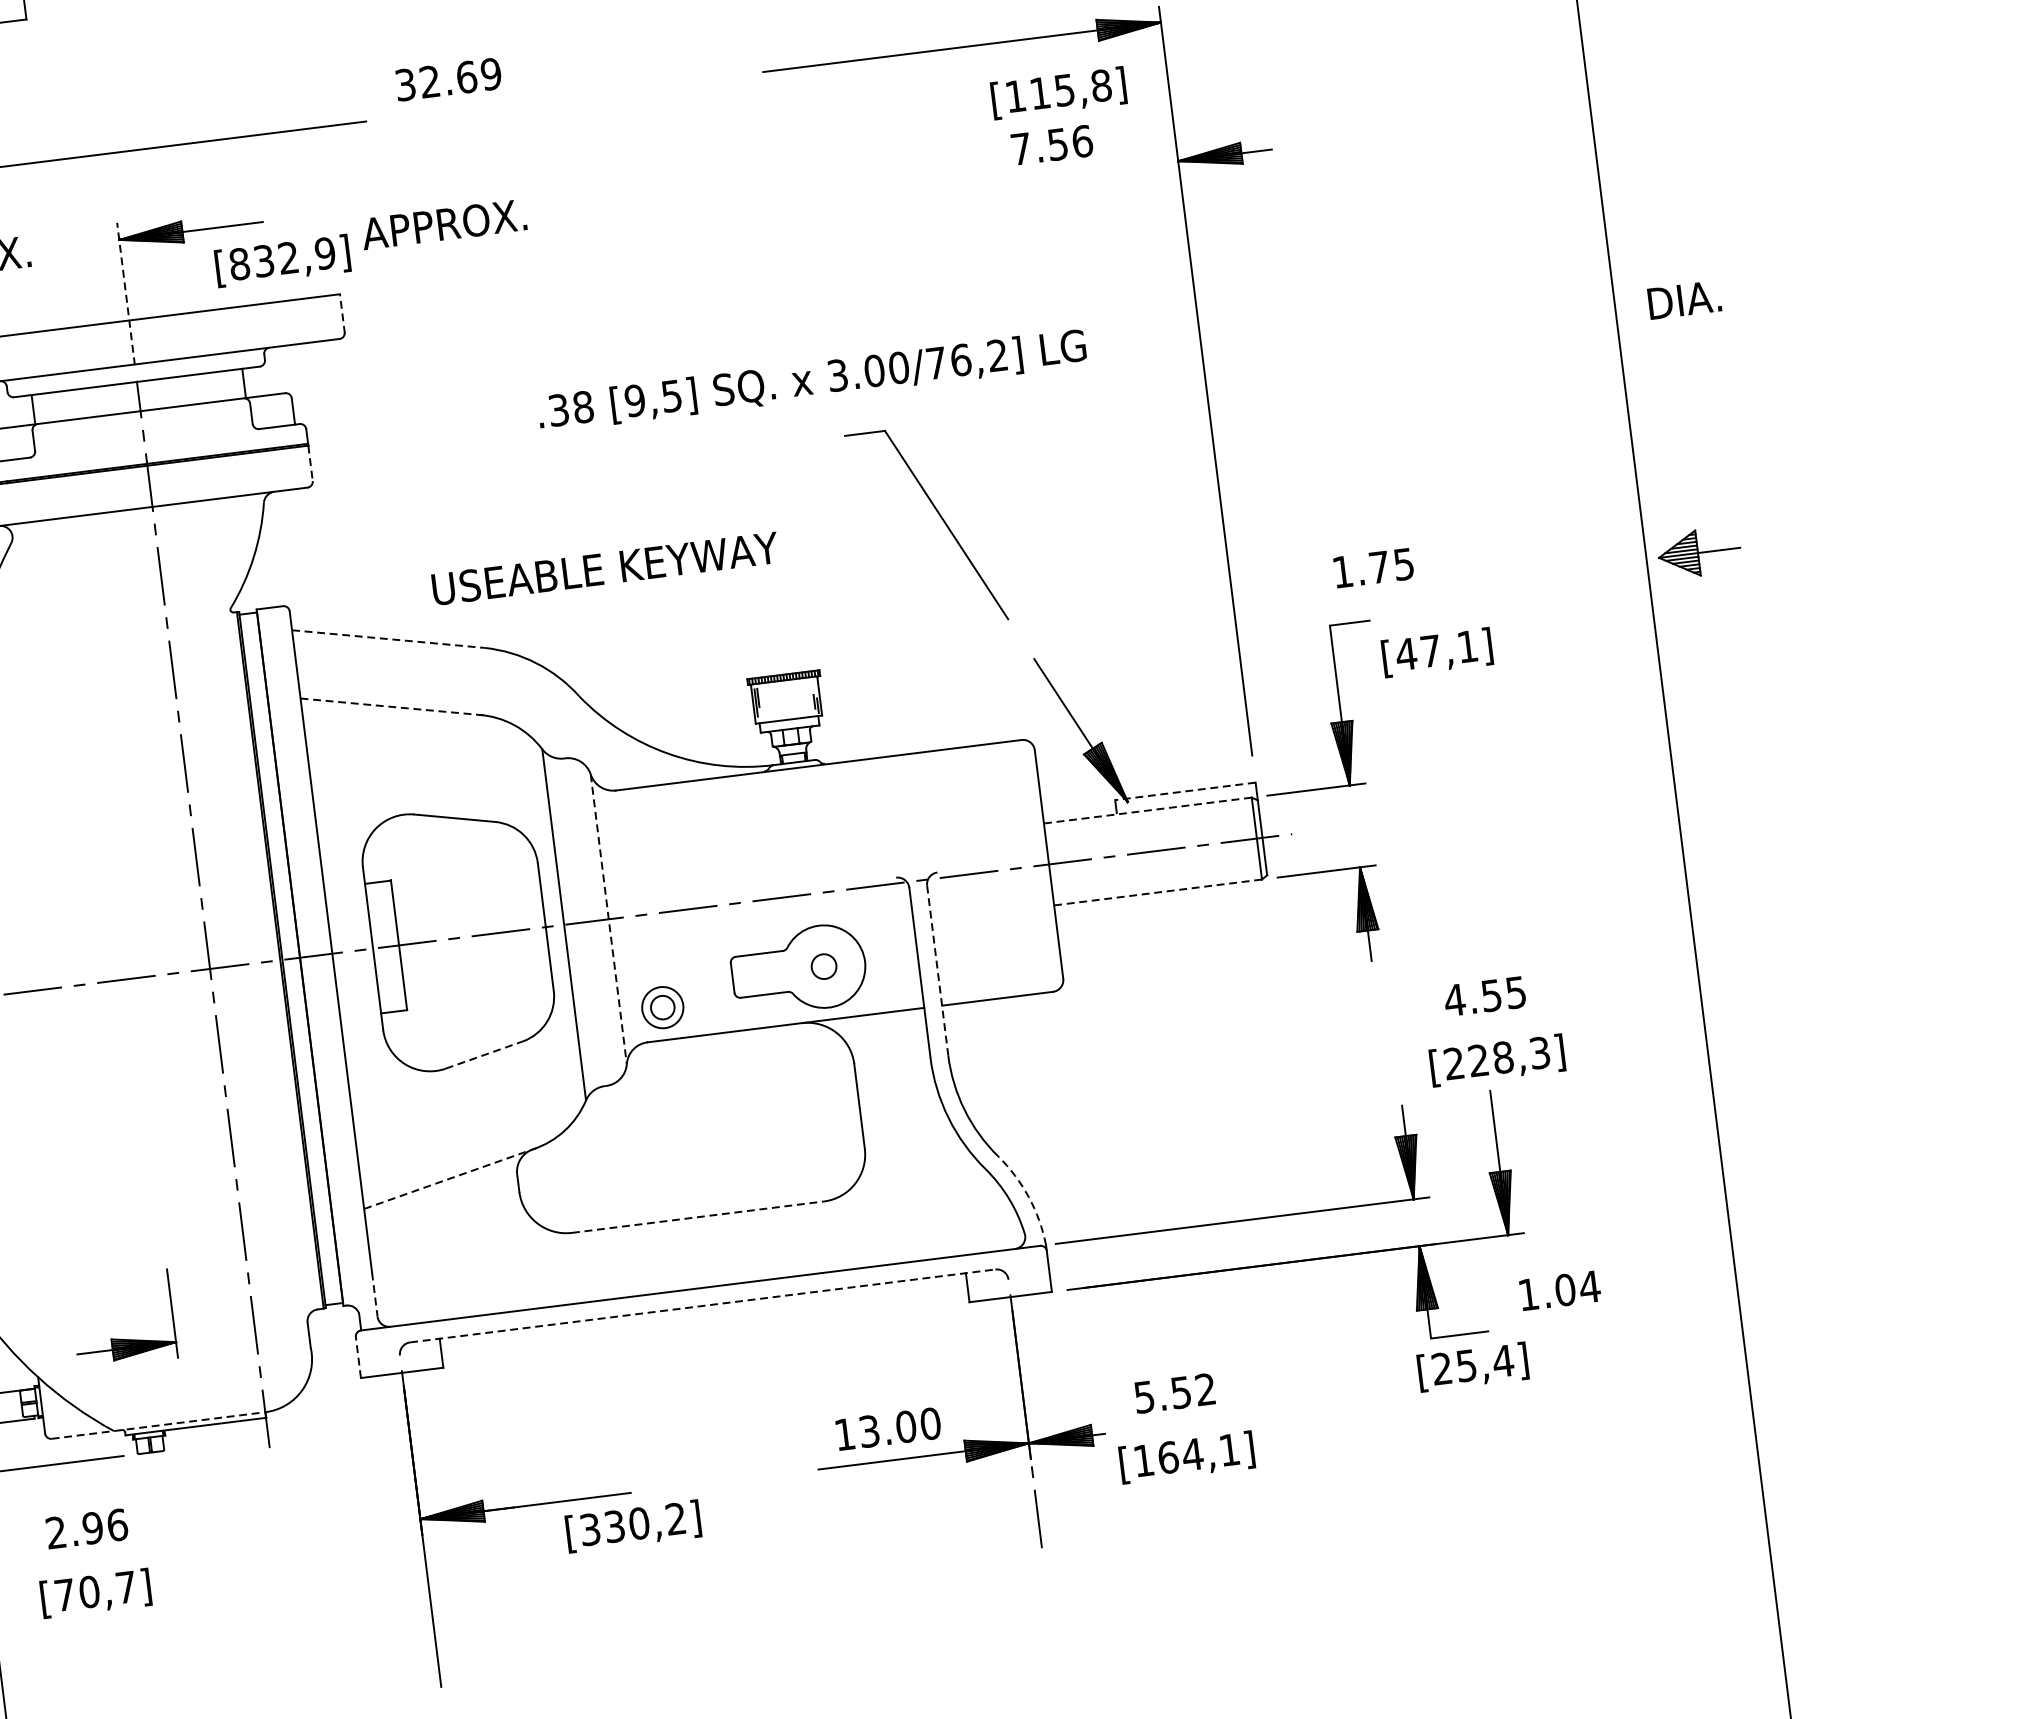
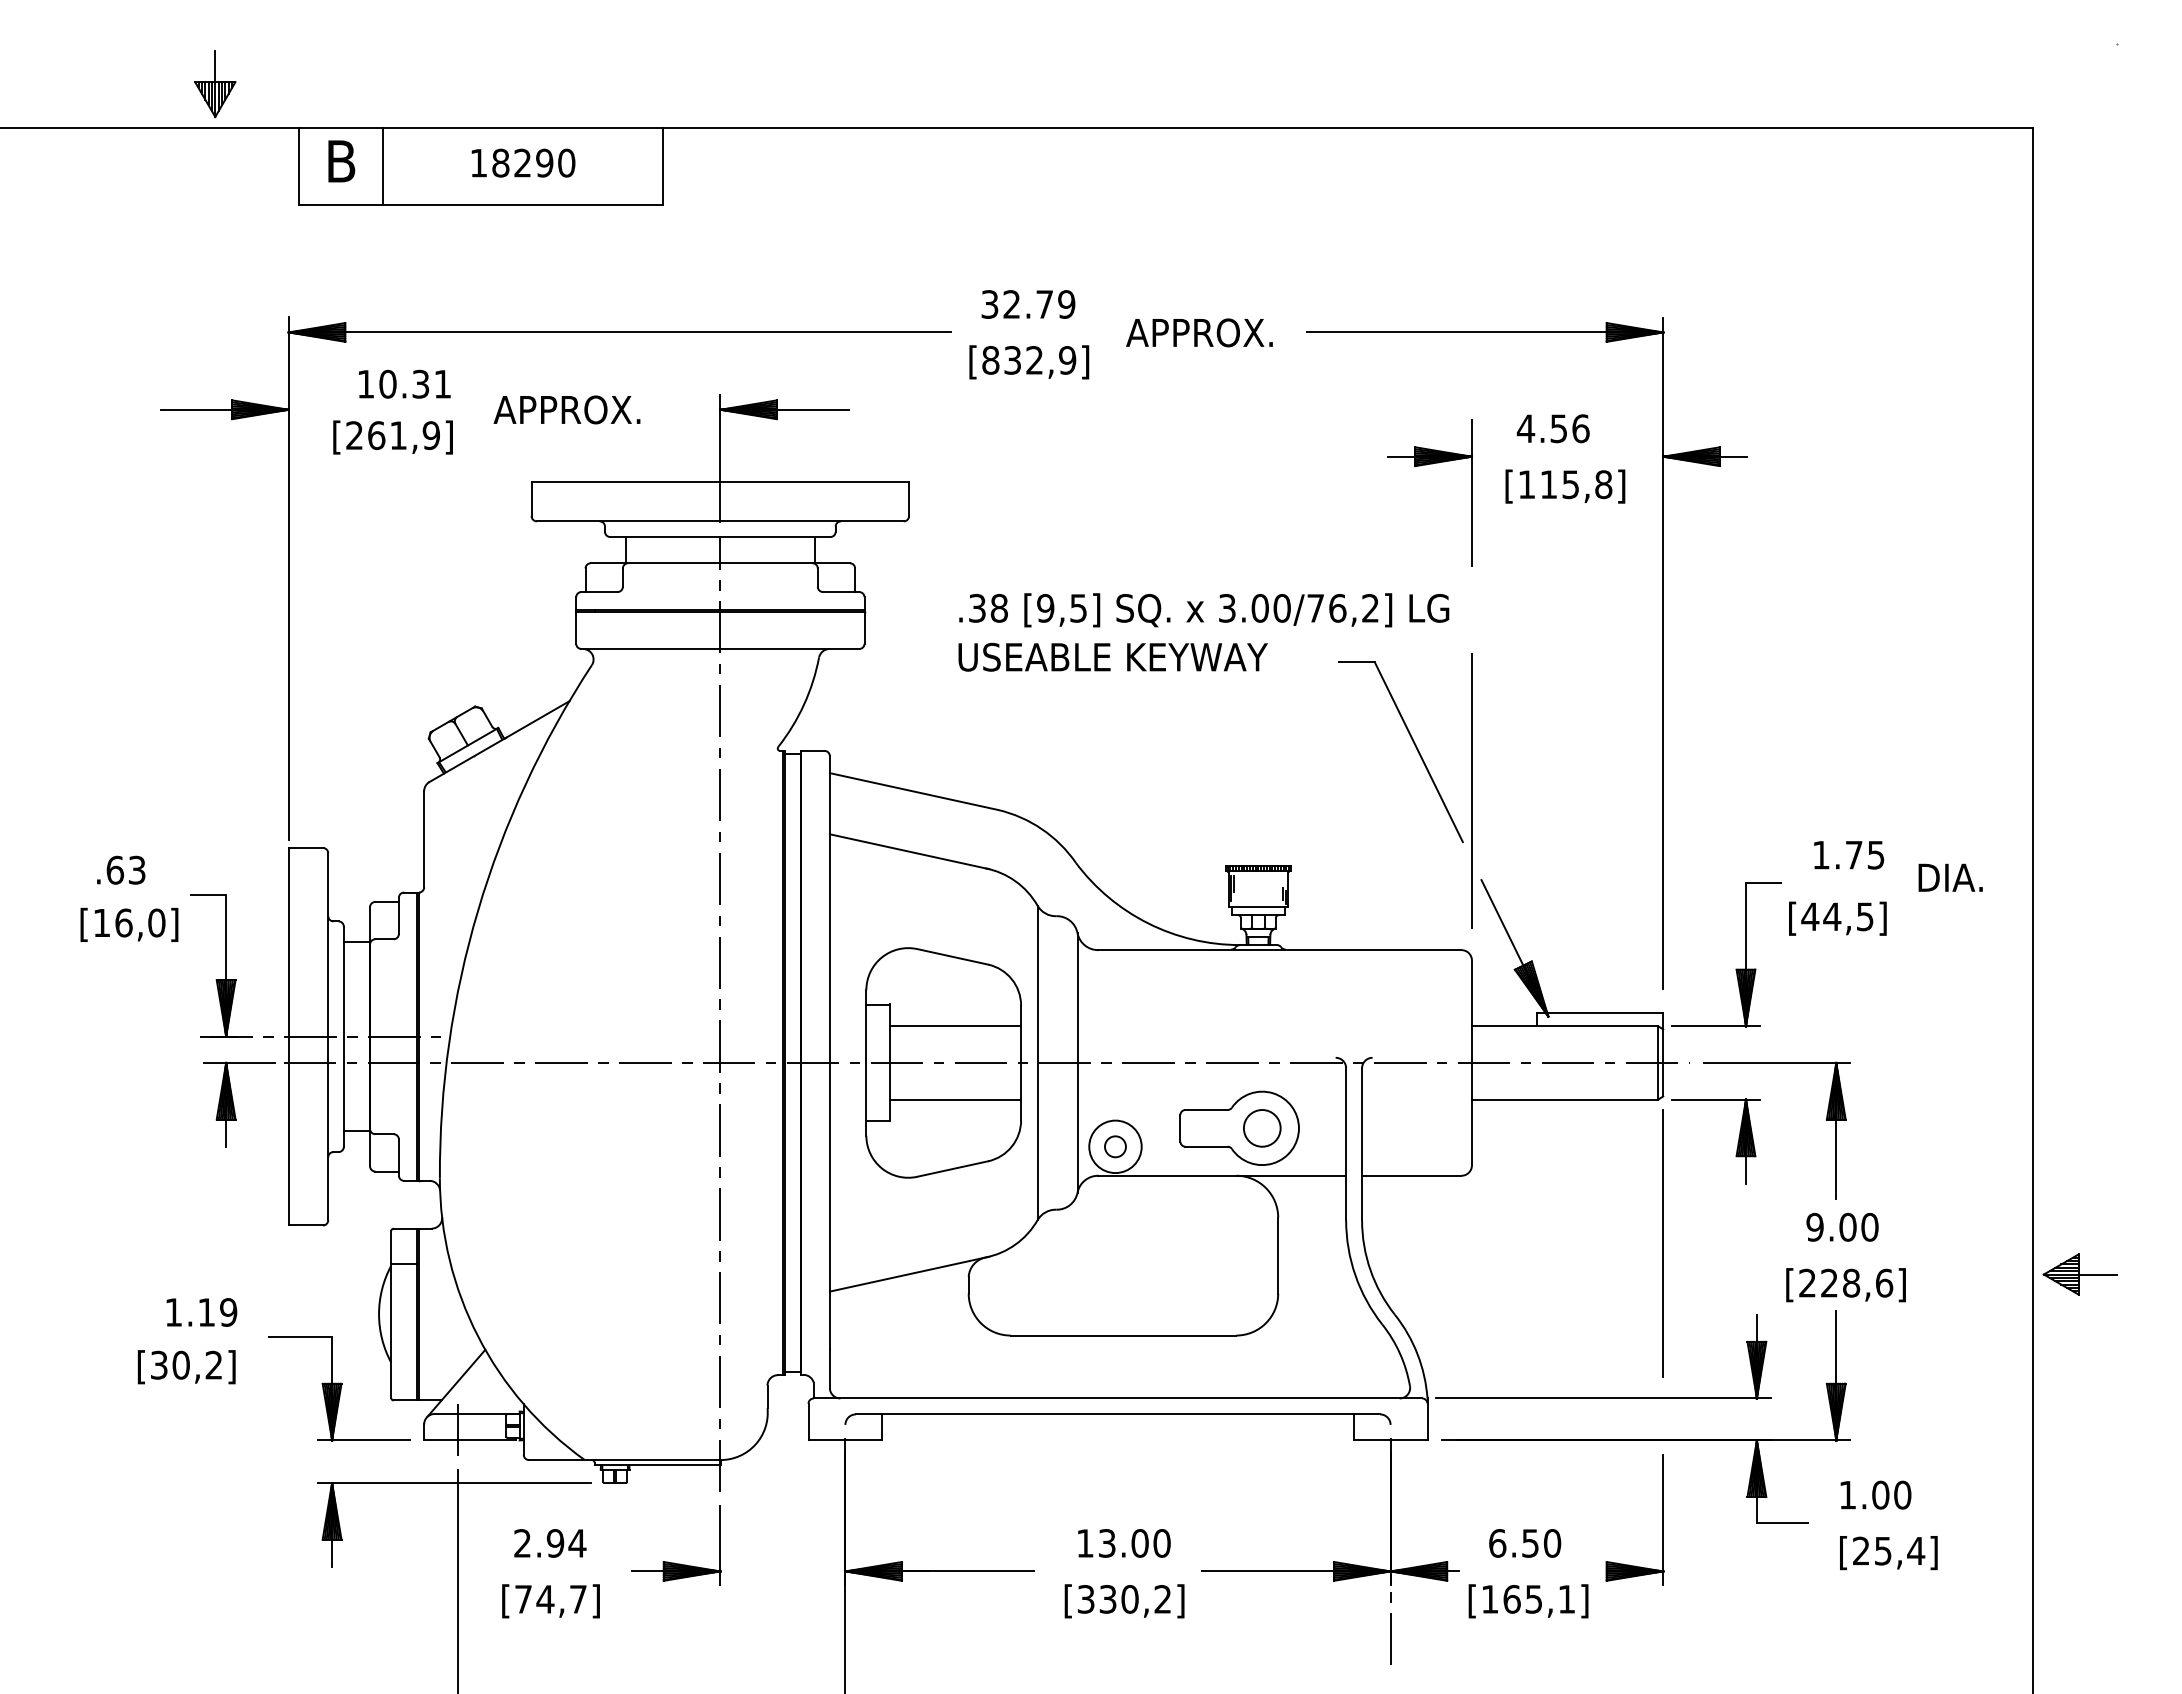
text: (466, 77) -> (1044, 304), 32.69 -> 32.79
text: (1058, 93) -> (1565, 486), moved
text: (1020, 148) -> (1525, 428), 7.56 -> 4.56
part: (915, 203) -> (1426, 465), added
text: (443, 224) -> (1199, 332), moved
text: (283, 261) -> (1029, 362), moved
line: (126, 294) -> (720, 458), dashed -> solid
text: (1684, 299) -> (1950, 877), moved
line: (342, 313) -> (909, 499), dashed -> solid
text: (812, 381) -> (1204, 610), moved
line: (310, 462) -> (864, 627), dashed -> solid
part: (1698, 552) -> (2079, 1274), moved
line: (1010, 561) -> (1471, 791), added
text: (604, 567) -> (1112, 656), moved
text: (1374, 568) -> (1849, 855), moved
line: (387, 639) -> (913, 791), dashed -> solid
text: (1448, 648) -> (1848, 916), [47,1] -> [44,5]
line: (391, 706) -> (909, 851), dashed -> solid
line: (1185, 791) -> (1600, 1013), dashed -> solid
line: (1147, 810) -> (1564, 1026), dashed -> solid
part: (1452, 879) -> (1826, 1120), added
line: (1157, 892) -> (1564, 1099), dashed -> solid
line: (467, 895) -> (955, 1026), added
line: (608, 918) -> (1077, 1062), dashed -> solid
circle: (823, 966) -> (1261, 1128), size x1.67
line: (938, 970) -> (1362, 1144), dashed -> solid
line: (477, 977) -> (955, 1099), added
text: (1485, 995) -> (1842, 1226), 4.55 -> 9.00
circle: (662, 1007) -> (1115, 1146), size x1.43
line: (1287, 1039) -> (1663, 1243), added
text: (1540, 1052) -> (1884, 1282), [228,3] -> [228,6]
line: (485, 1054) -> (953, 1168), dashed -> solid
line: (450, 1178) -> (909, 1274), dashed -> solid
arc: (1028, 1197) -> (1417, 1354), dashed -> solid
line: (697, 1217) -> (1123, 1335), dashed -> solid
text: (1589, 1286) -> (1902, 1494), 1.04 -> 1.00
line: (374, 1294) -> (829, 1368), dashed -> solid
line: (703, 1306) -> (1118, 1414), dashed -> solid
part: (123, 1338) -> (674, 1562), moved
part: (1325, 1347) -> (1662, 1519), added
line: (358, 1356) -> (808, 1421), dashed -> solid
text: (1472, 1367) -> (1888, 1553), moved
text: (1175, 1393) -> (1525, 1543), 5.52 -> 6.50
line: (158, 1426) -> (624, 1460), dashed -> solid
text: (888, 1429) -> (1124, 1543), moved
text: (1192, 1454) -> (1533, 1599), [164,1] -> [165,1]
text: (117, 1525) -> (577, 1543), 2.96 -> 2.94
text: (633, 1526) -> (1124, 1601), moved
text: (89, 1592) -> (545, 1599), [70,7] -> [74,7]

